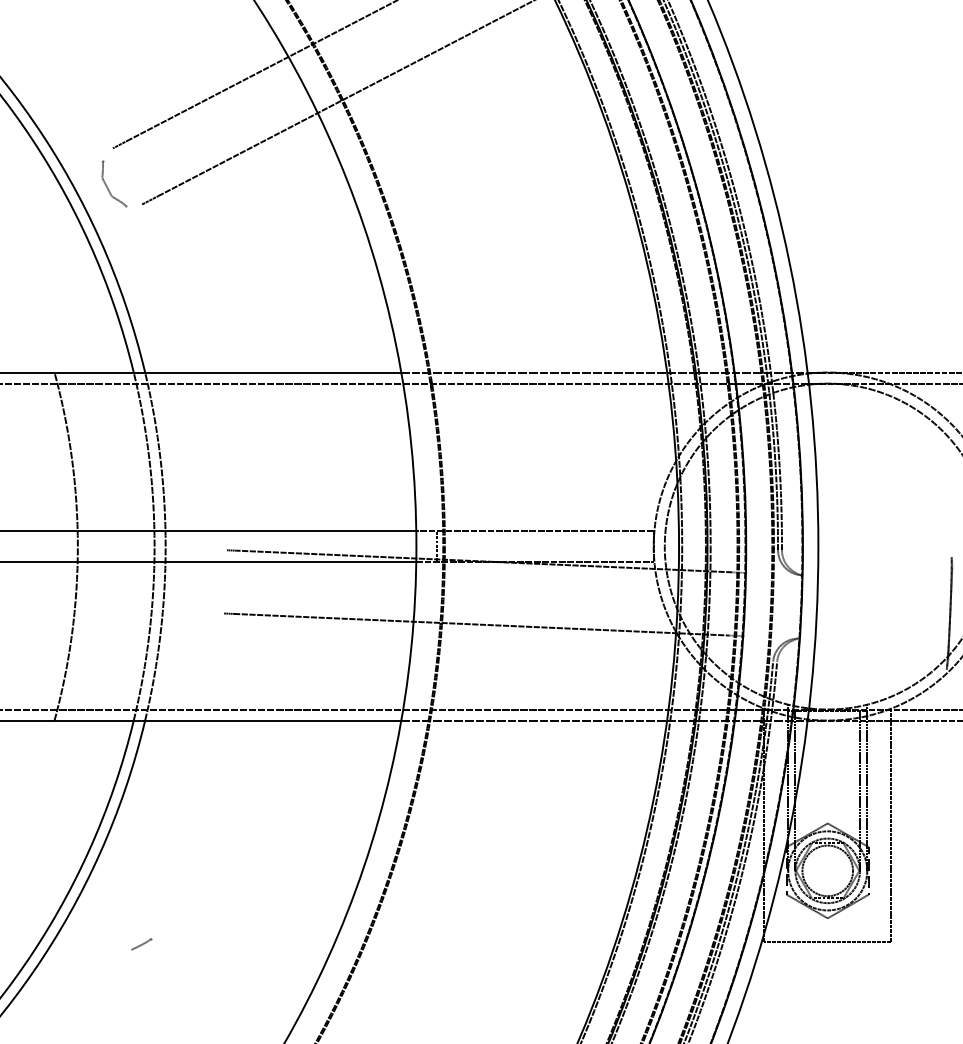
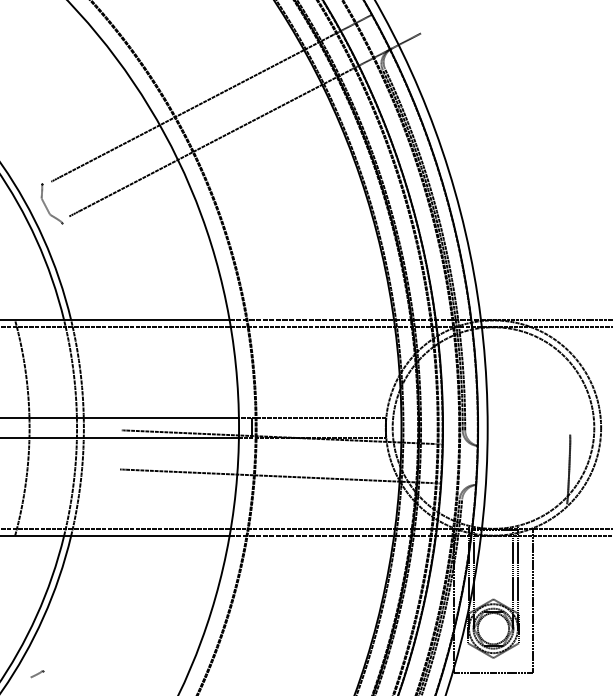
part: (113, 183) -> (51, 203), size x1.43
line: (142, 944) -> (37, 674), moved

